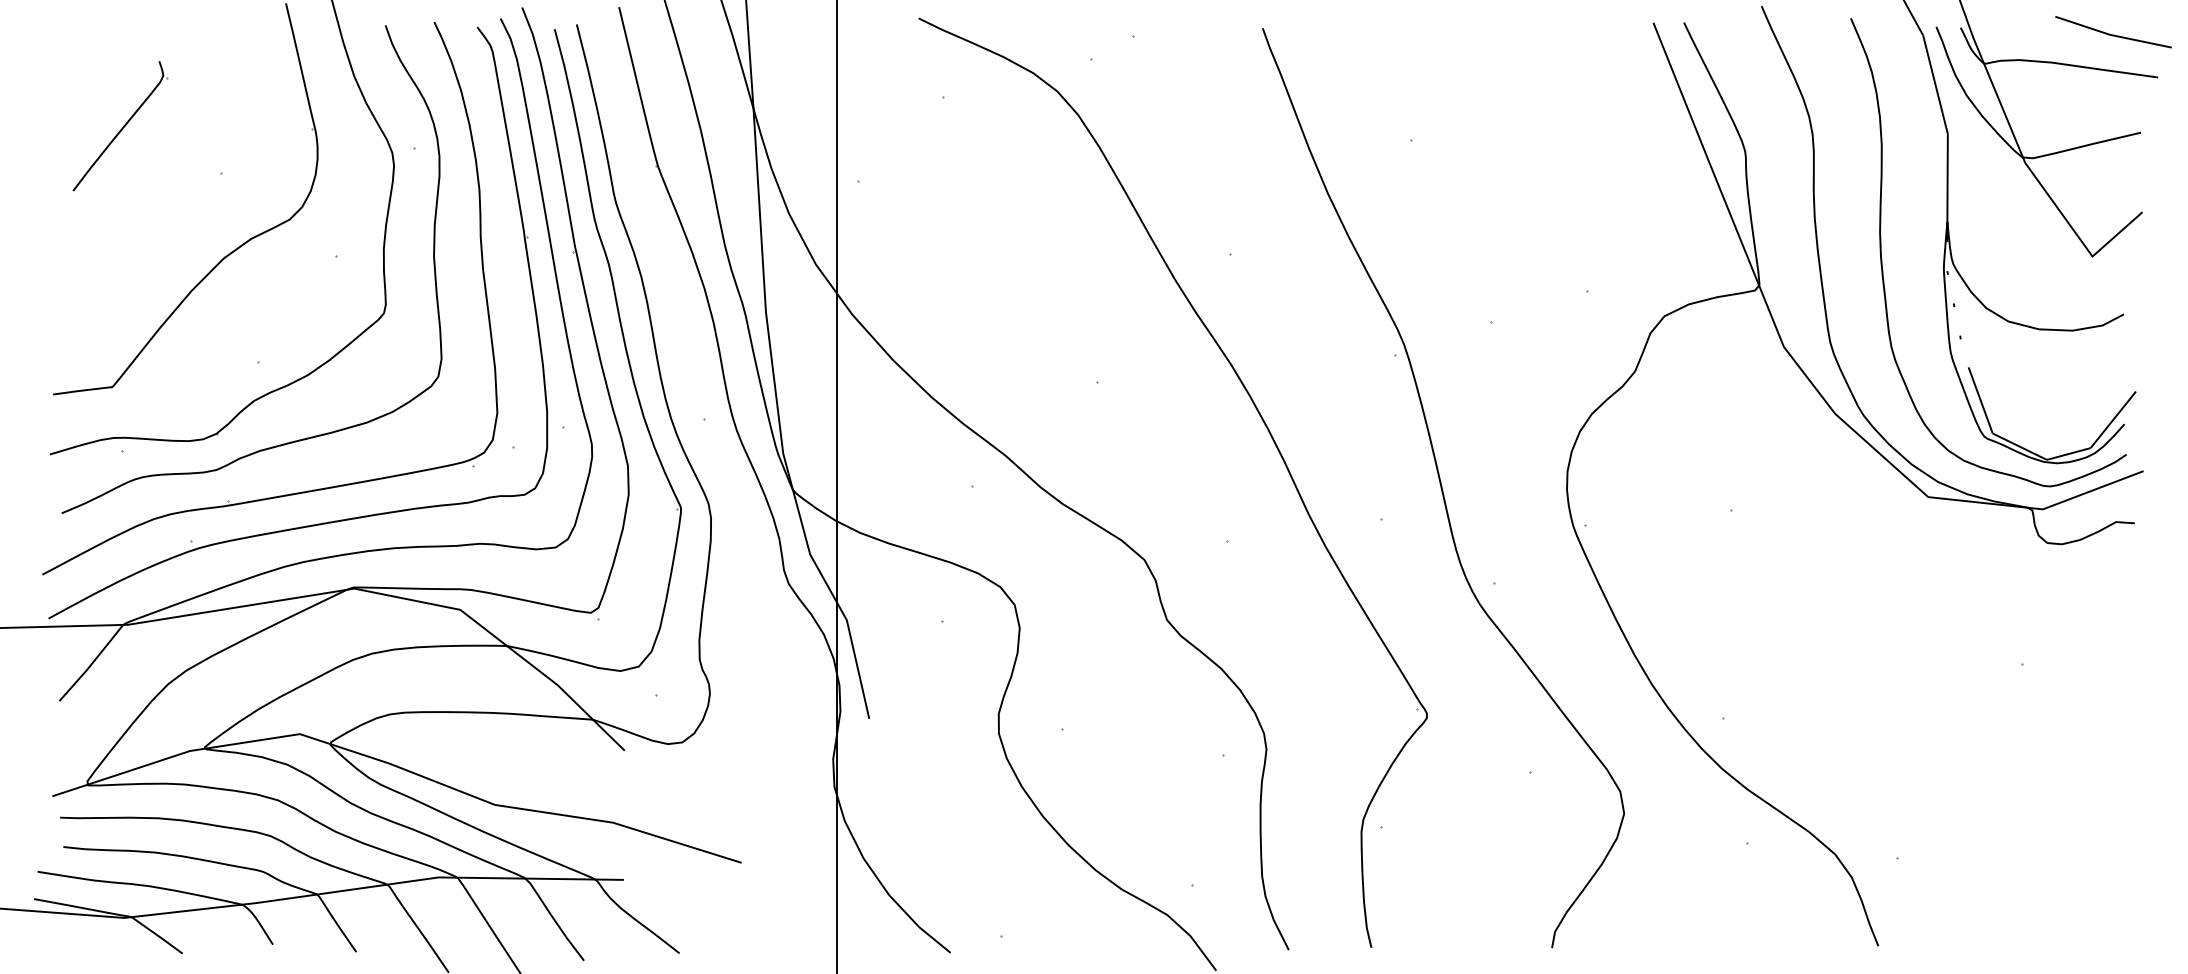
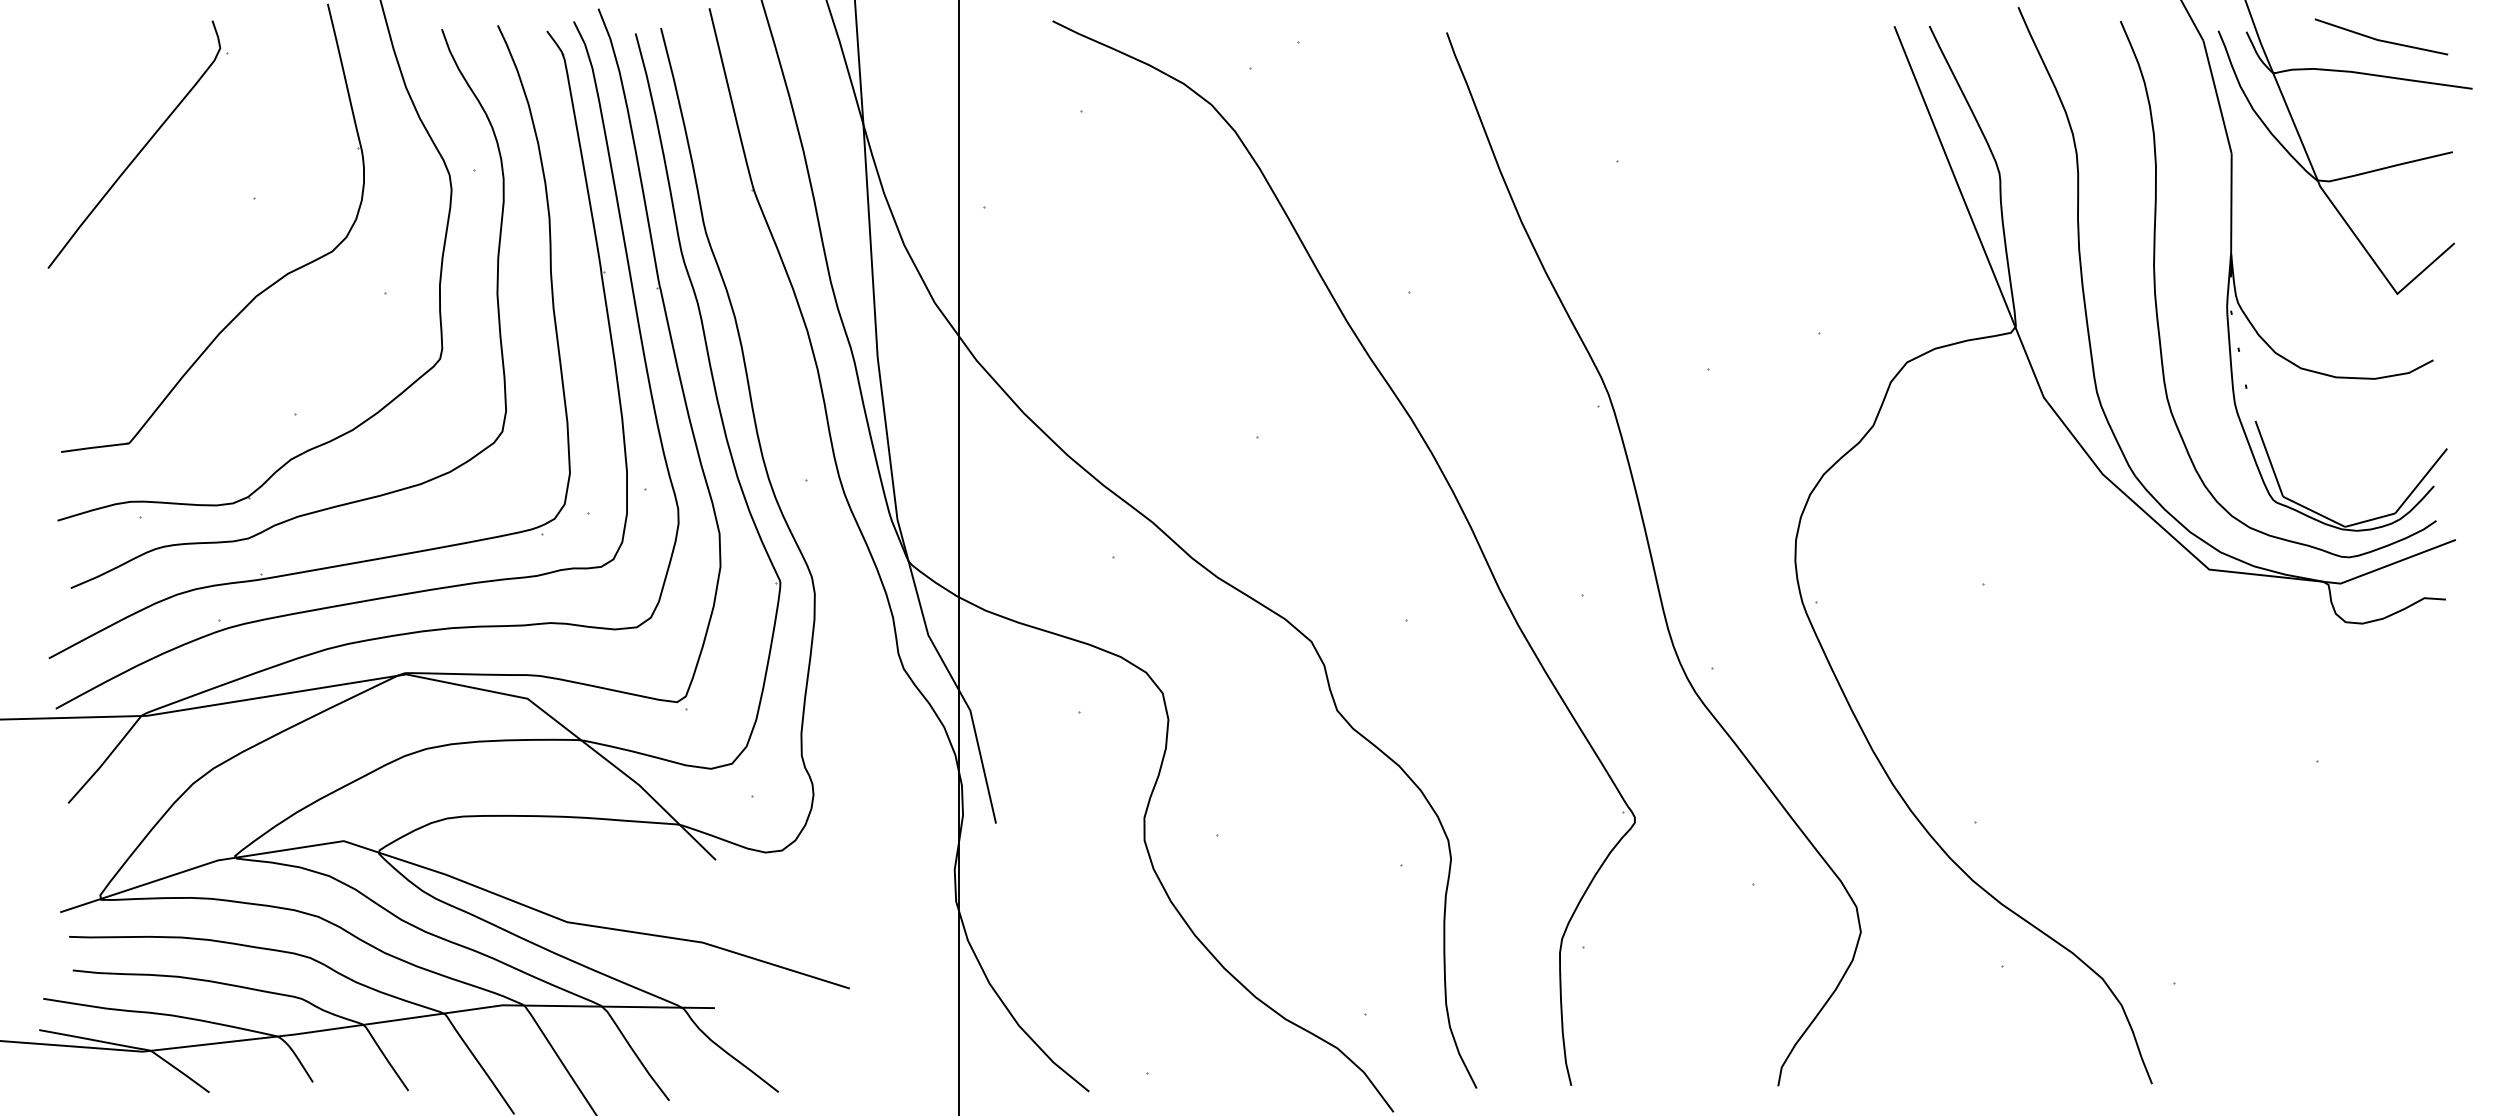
line: (2113, 34) -> (2381, 39), moved
part: (119, 126) -> (137, 144), size x1.67

